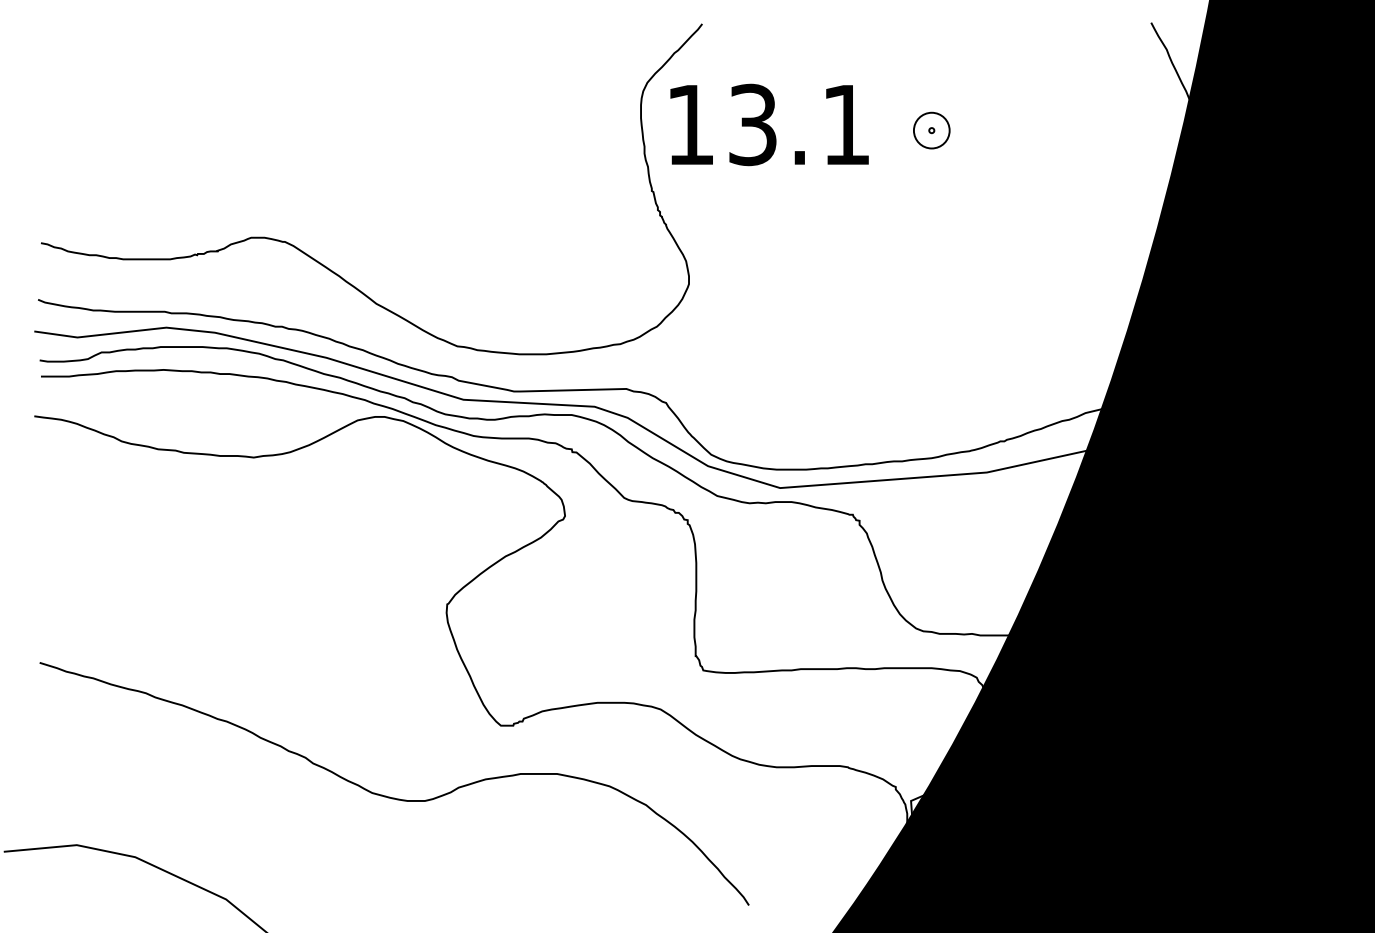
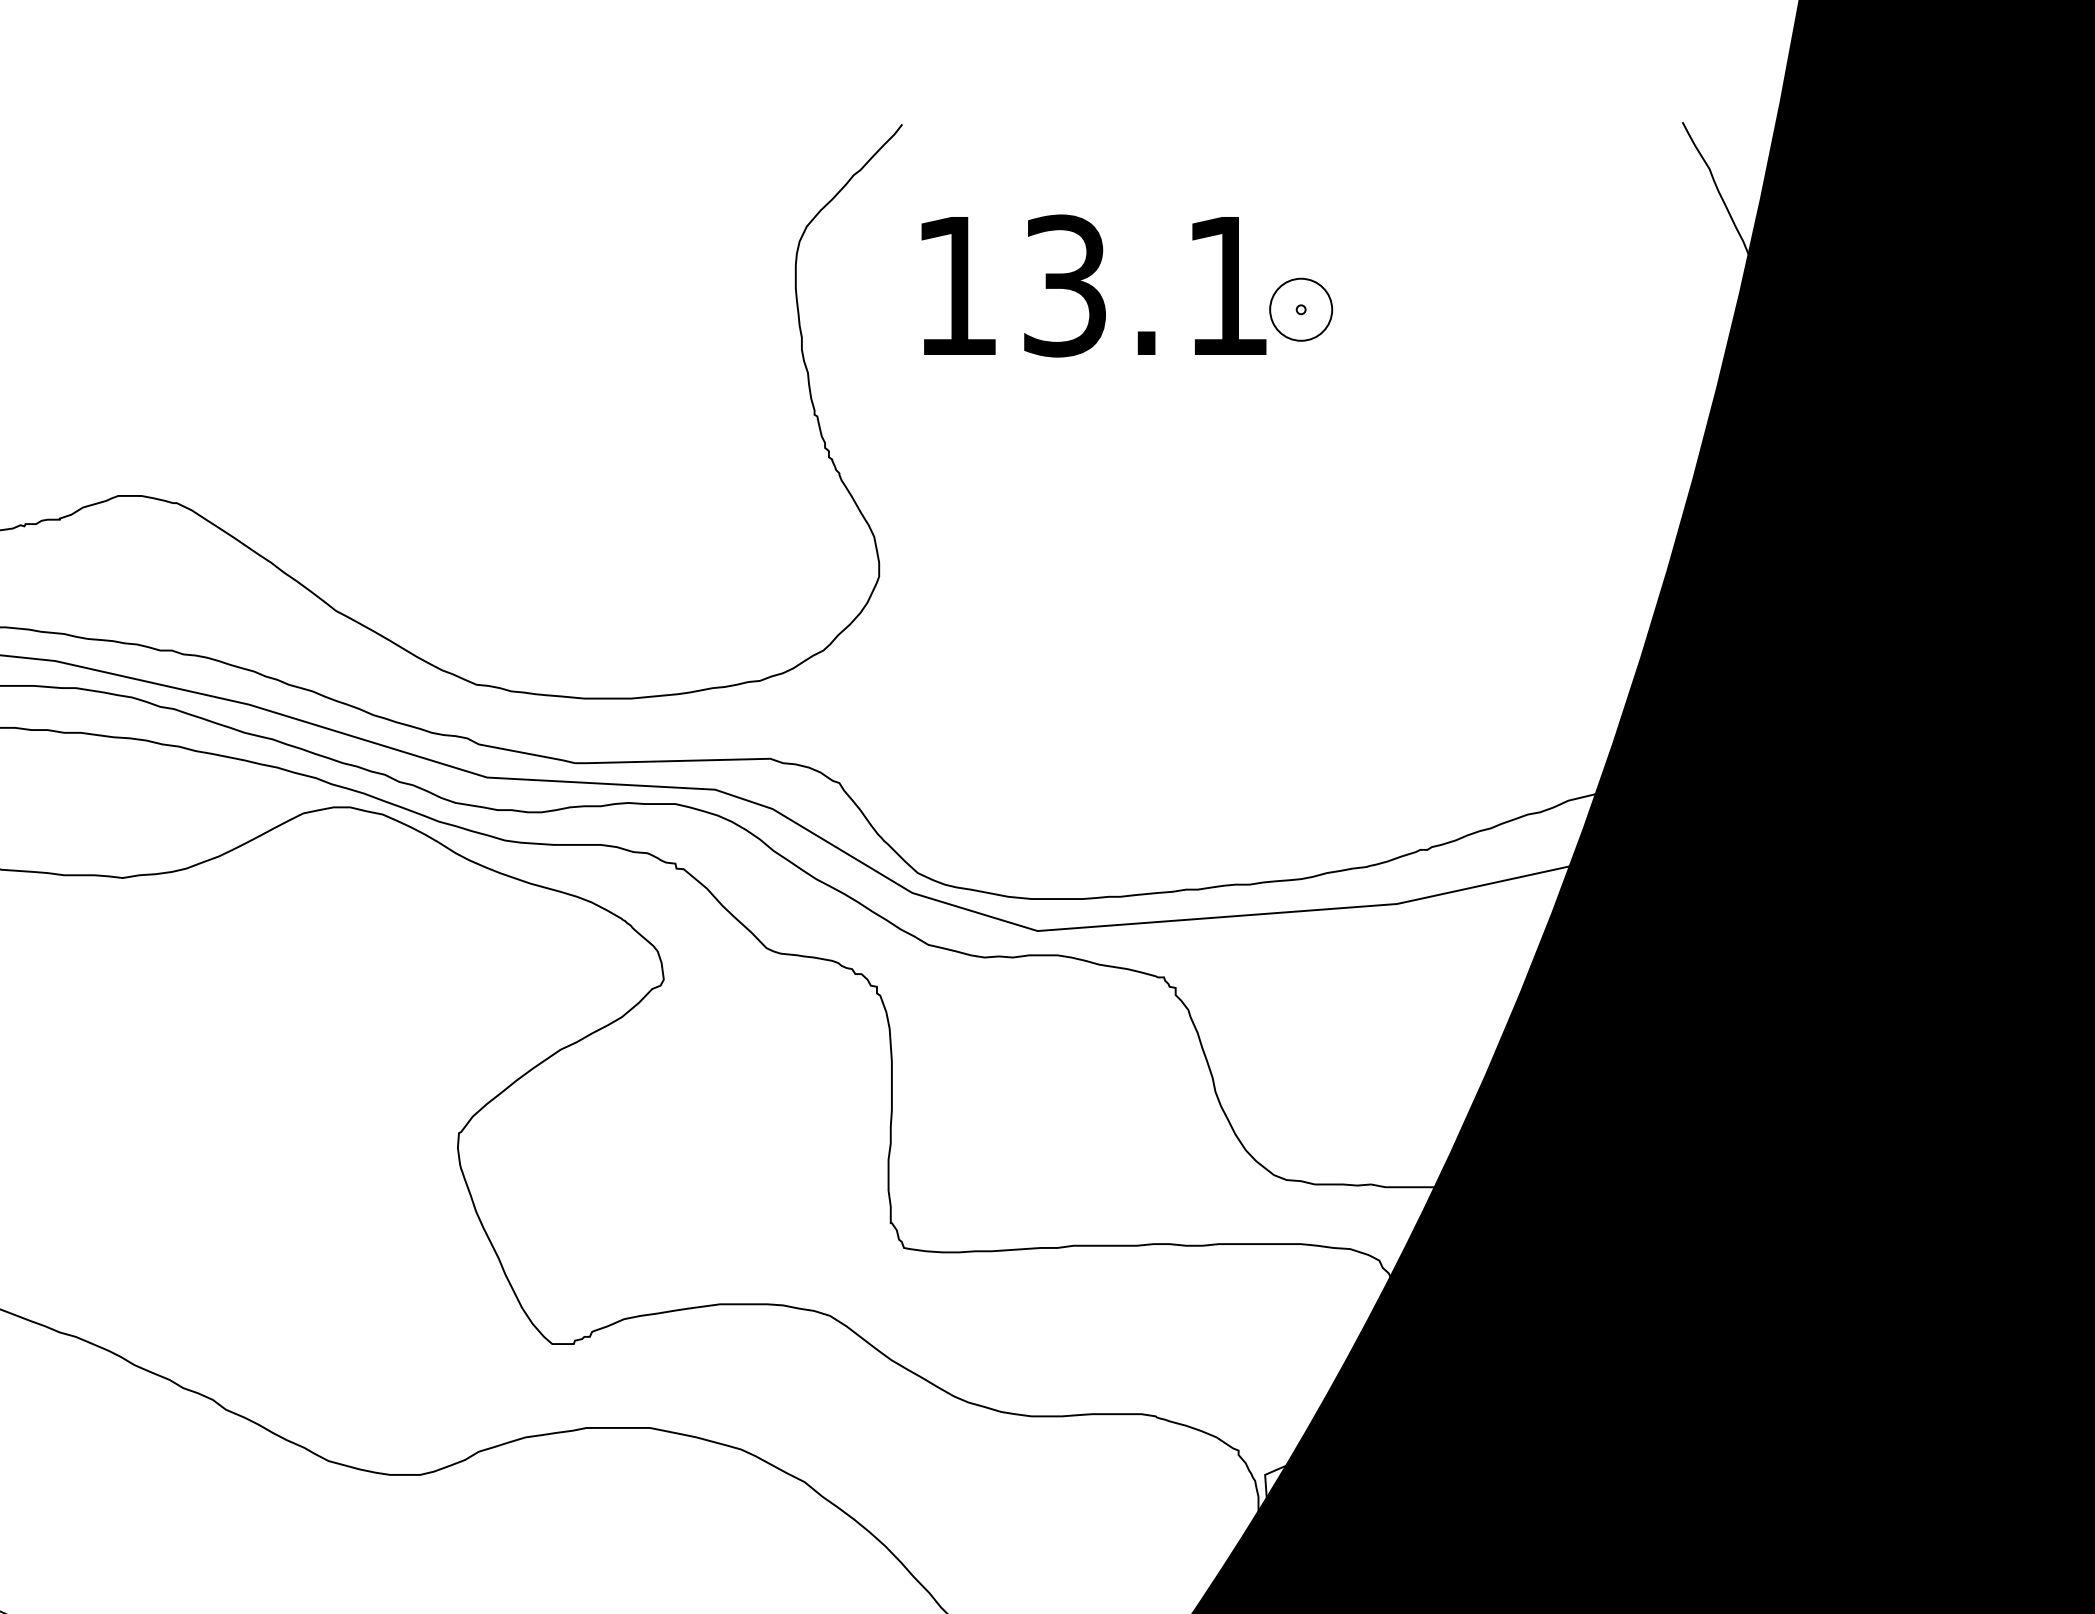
text: (769, 124) -> (1093, 285), moved

